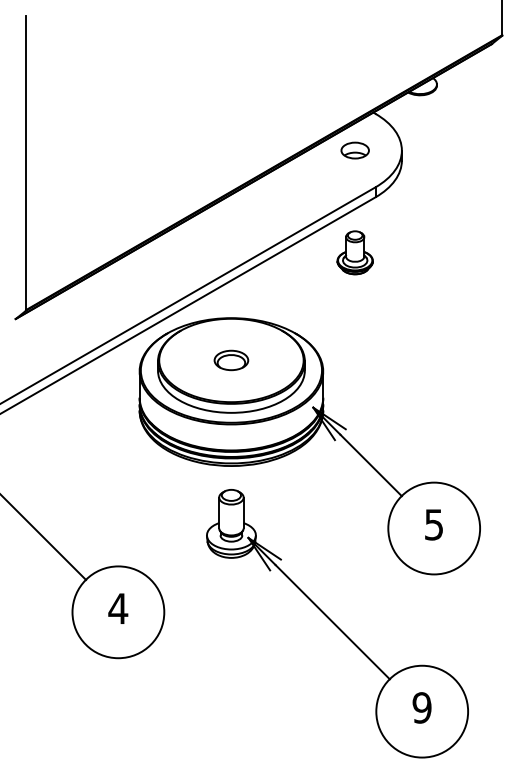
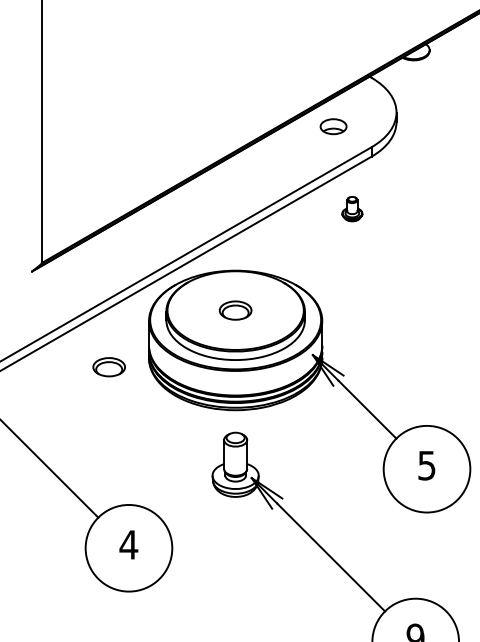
part: (354, 150) -> (332, 126), moved
part: (354, 252) -> (351, 208), size x0.6
part: (97, 420) -> (109, 367), added

